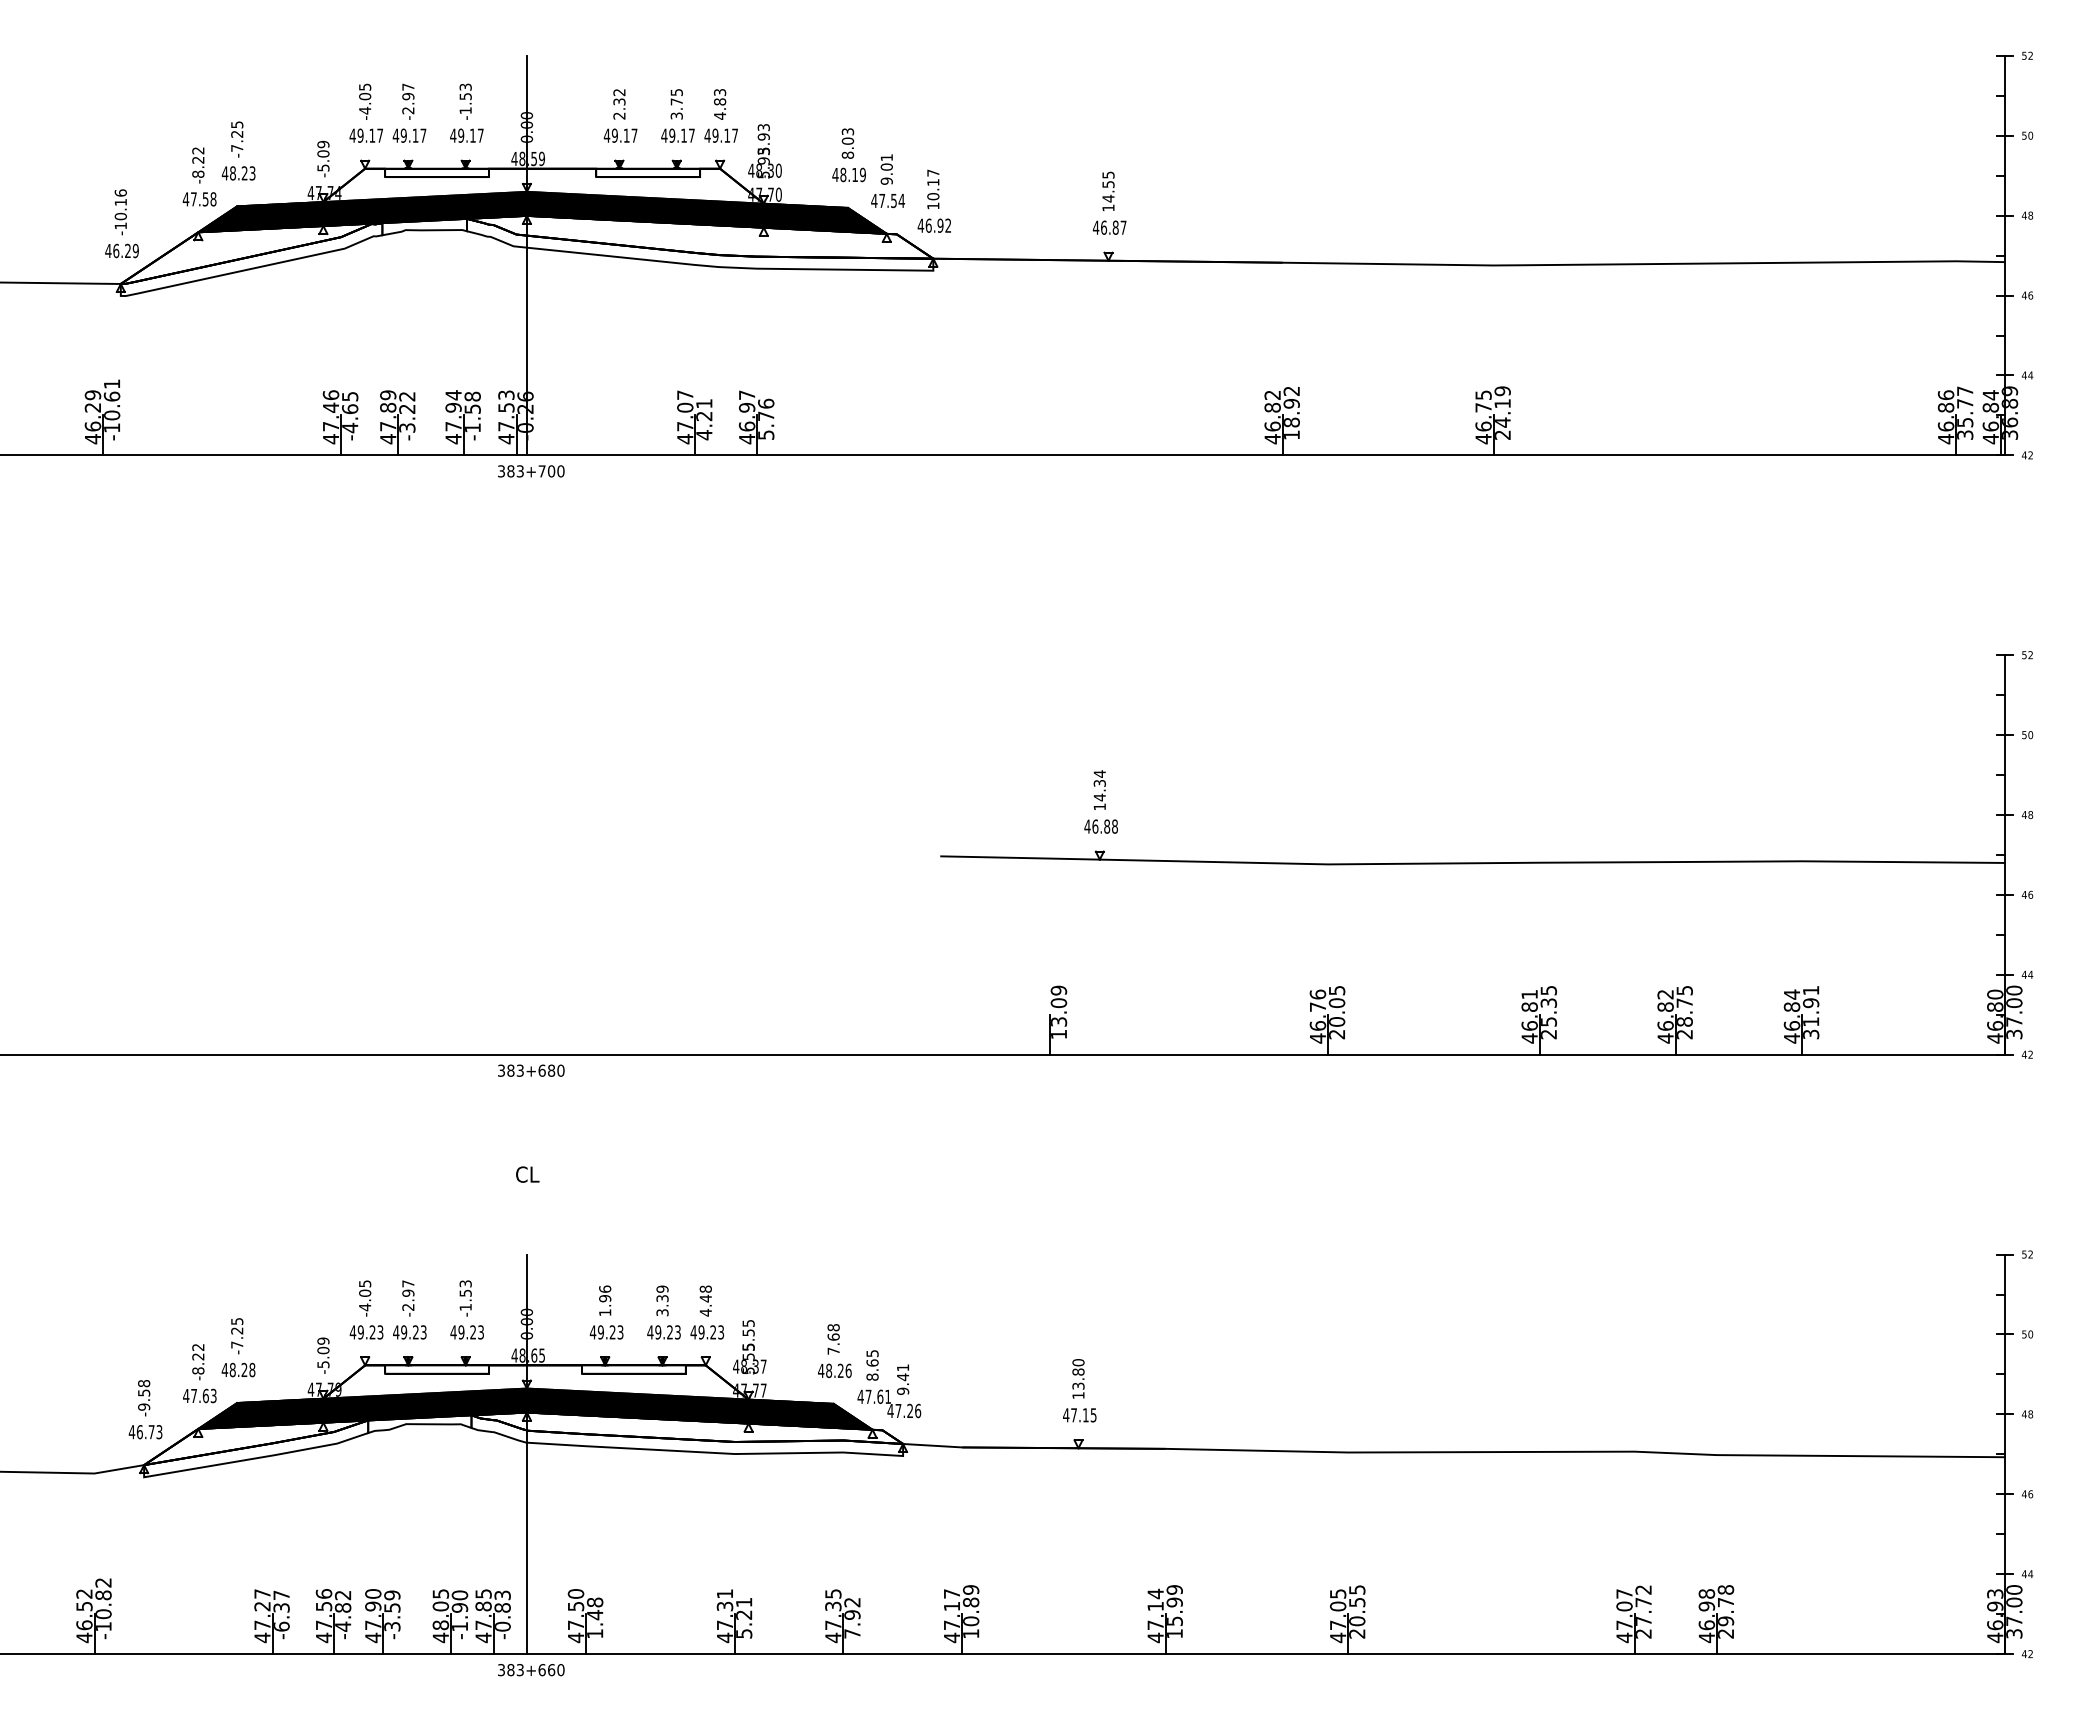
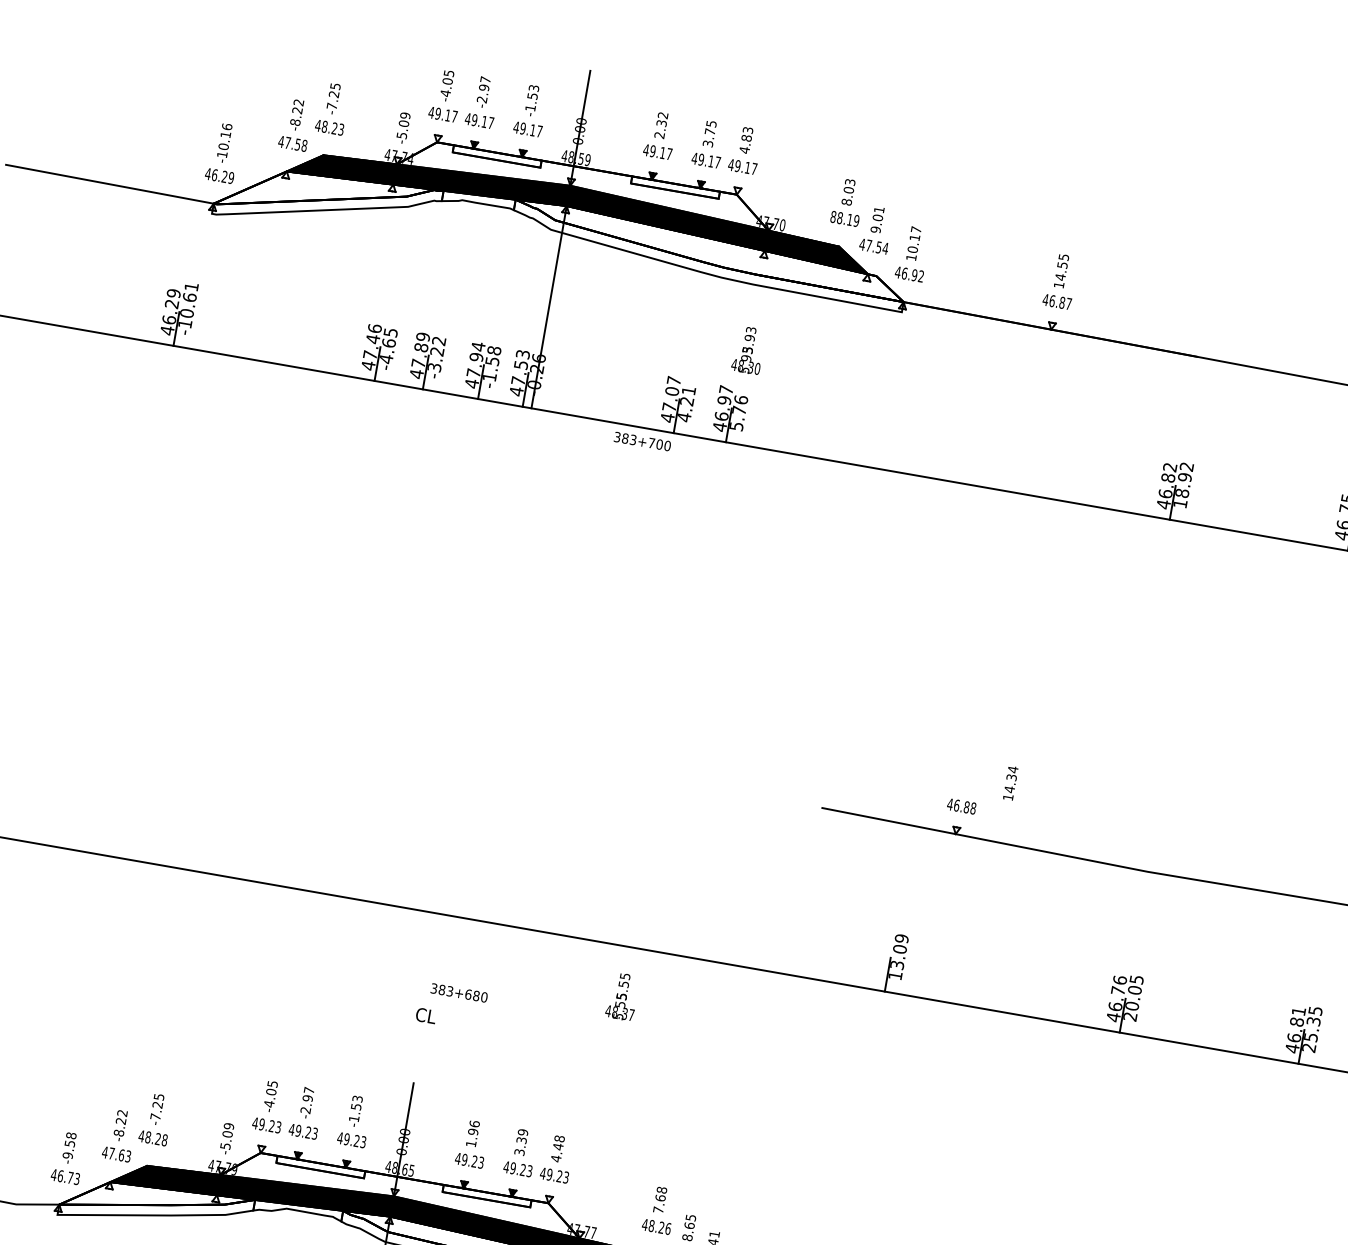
text: (764, 151) -> (748, 350), moved
text: (835, 174) -> (833, 216), 48.19 -> 88.19
text: (531, 471) -> (642, 441), moved
text: (1099, 789) -> (1010, 782), moved
text: (531, 1070) -> (459, 992), moved
text: (749, 1347) -> (622, 996), moved

